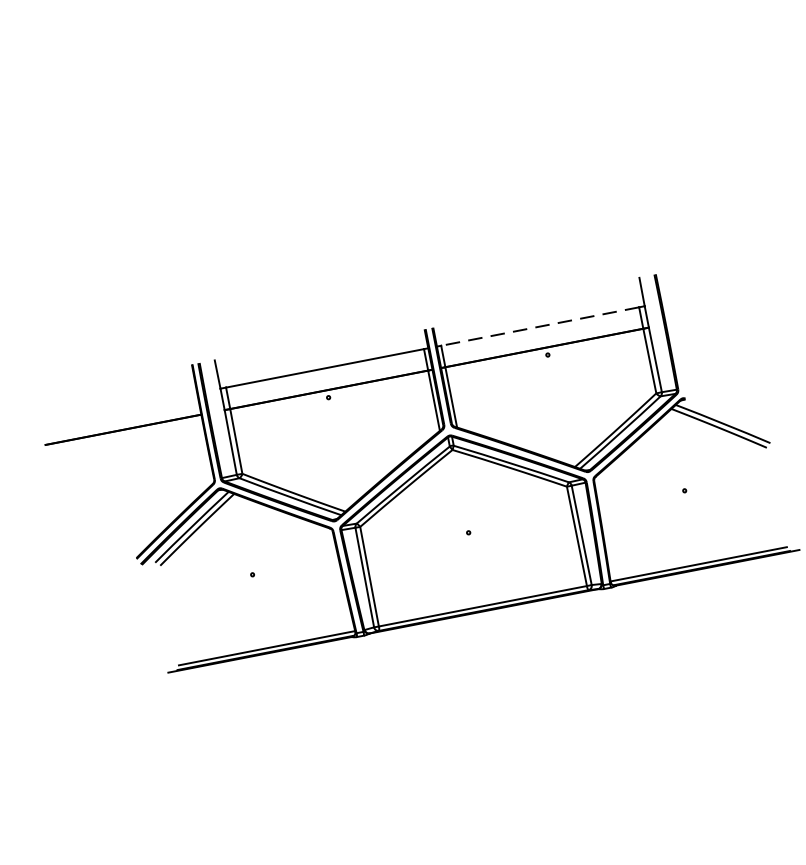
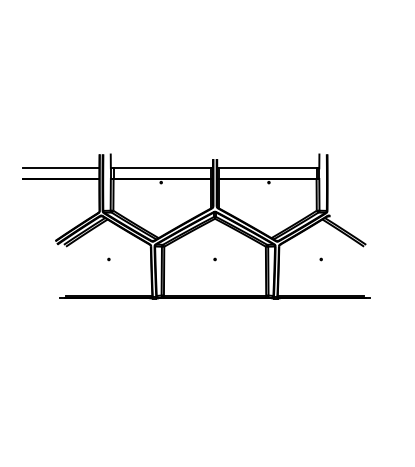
line: (539, 326) -> (267, 168), dashed -> solid
line: (118, 408) -> (60, 168), added

